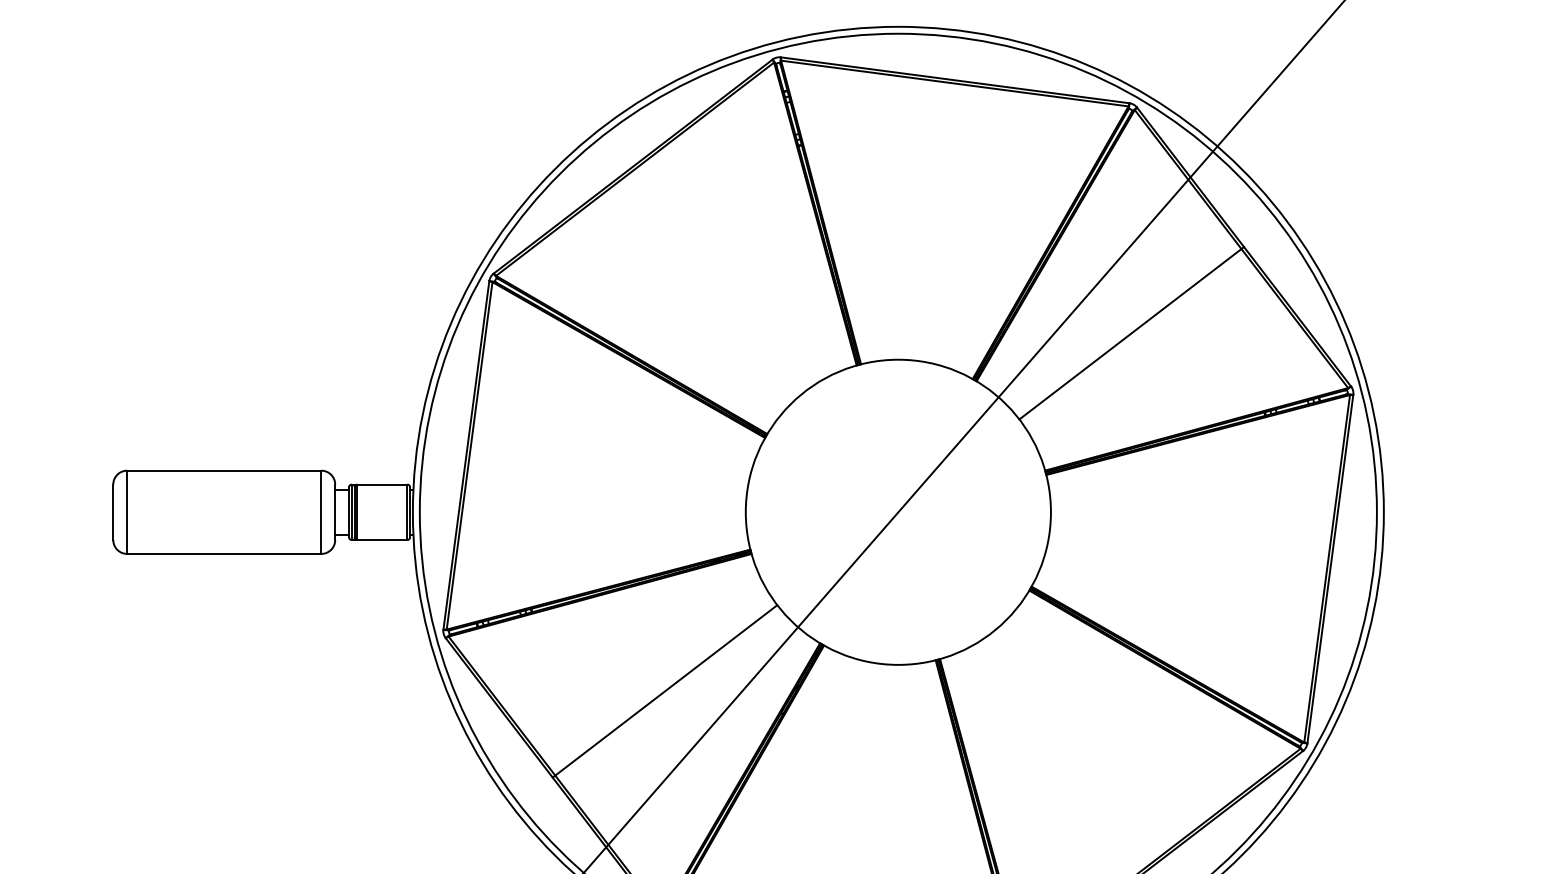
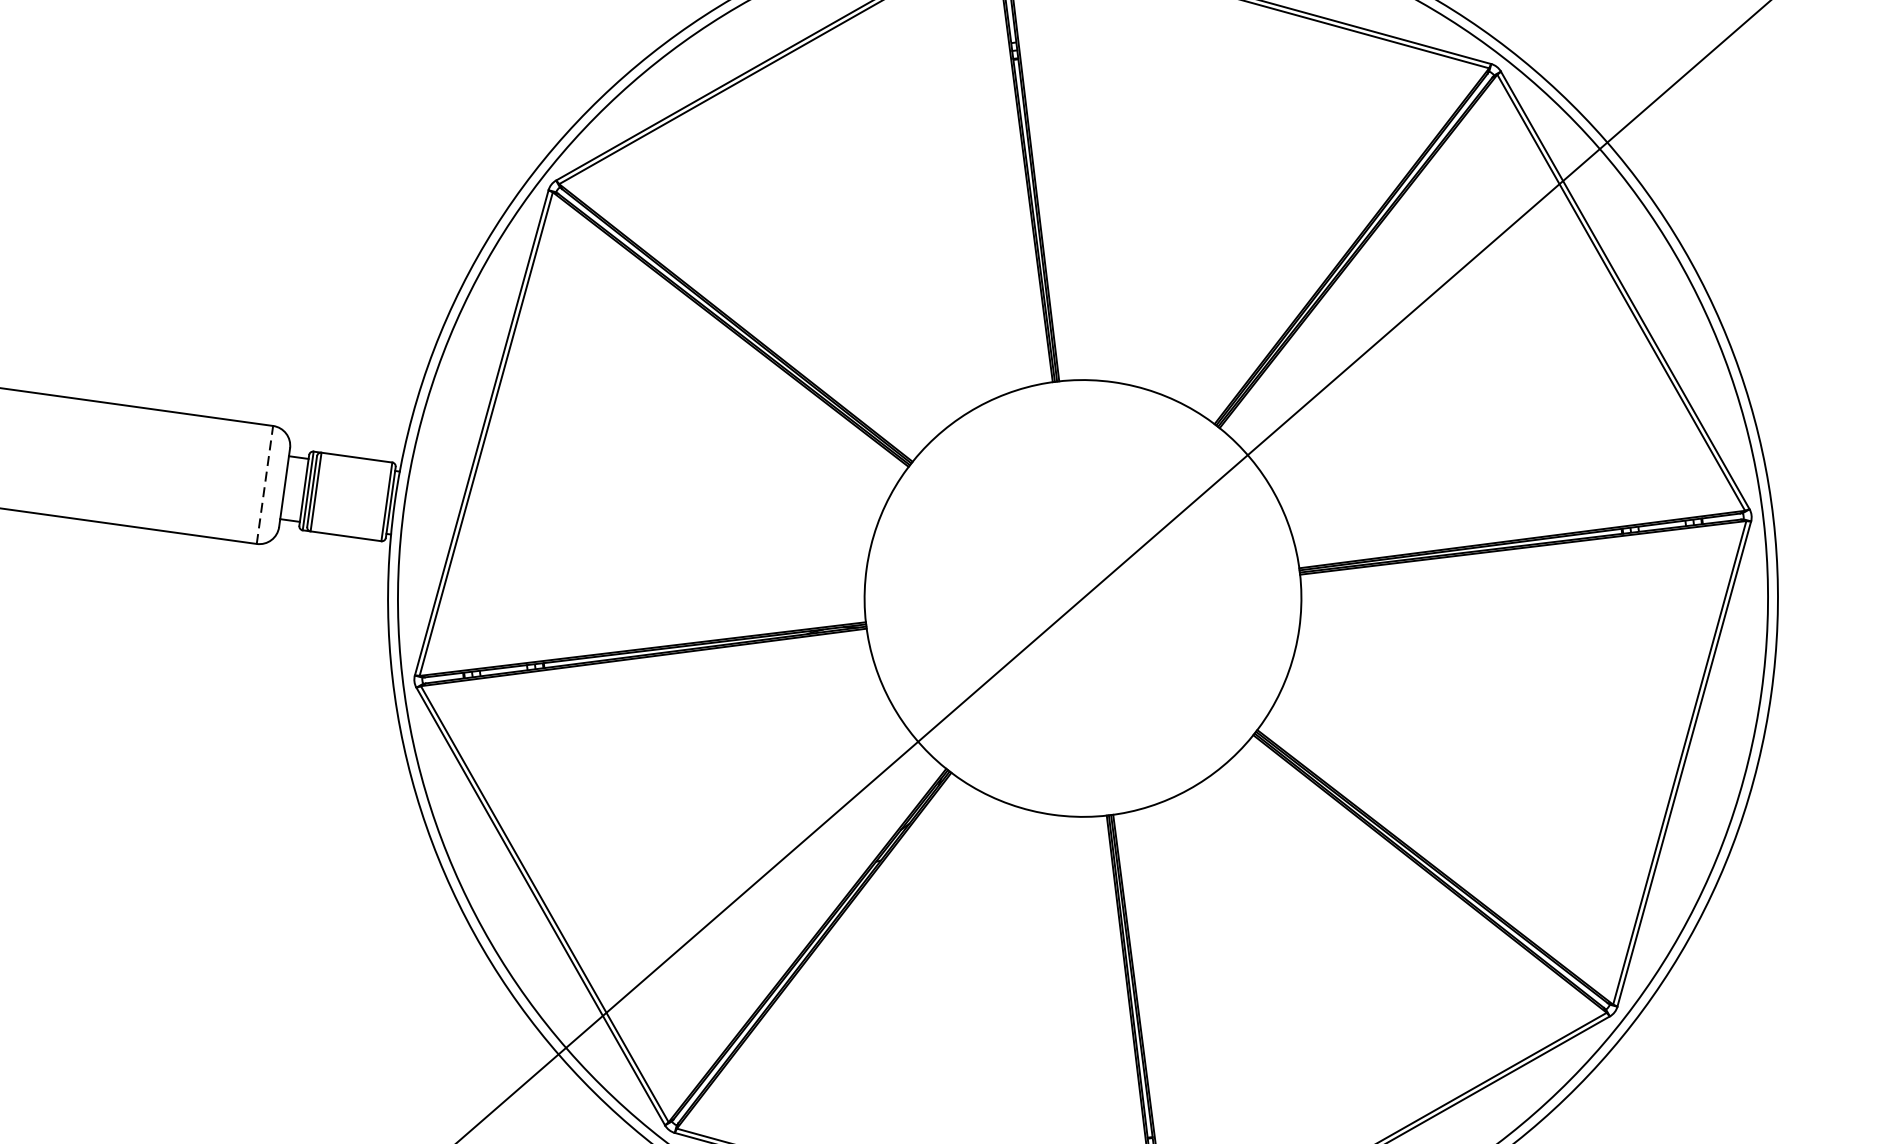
line: (1131, 333) -> (1448, 390), removed
line: (321, 512) -> (265, 485), solid -> dashed
line: (664, 691) -> (716, 806), removed

